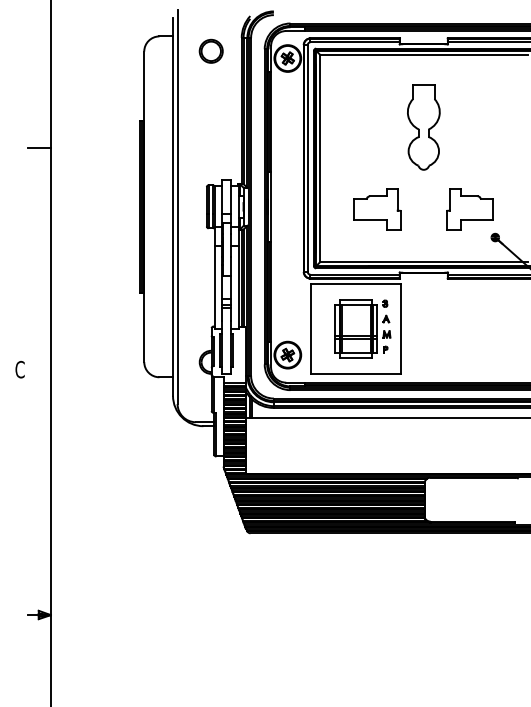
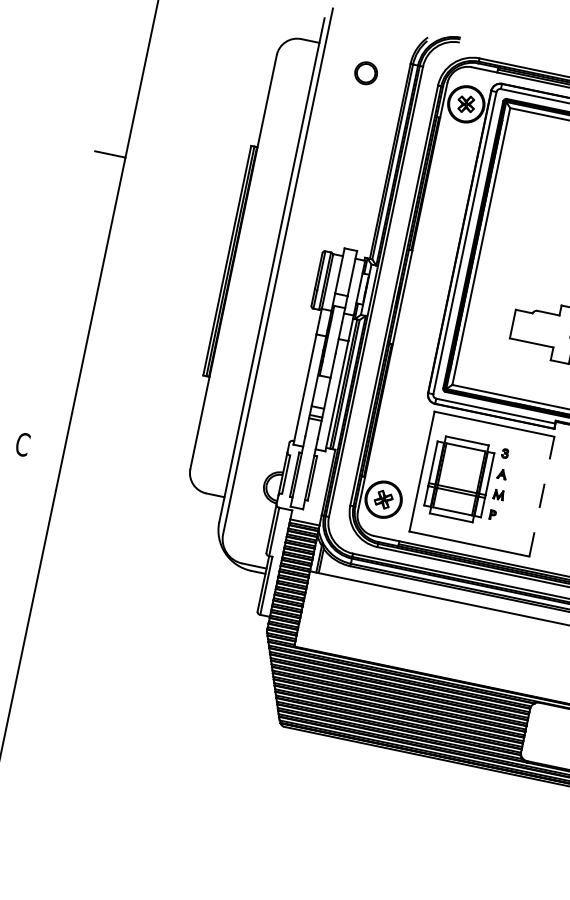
part: (210, 50) -> (365, 72), size x0.7
part: (362, 328) -> (467, 480), moved
line: (401, 329) -> (542, 497), solid -> dashed

